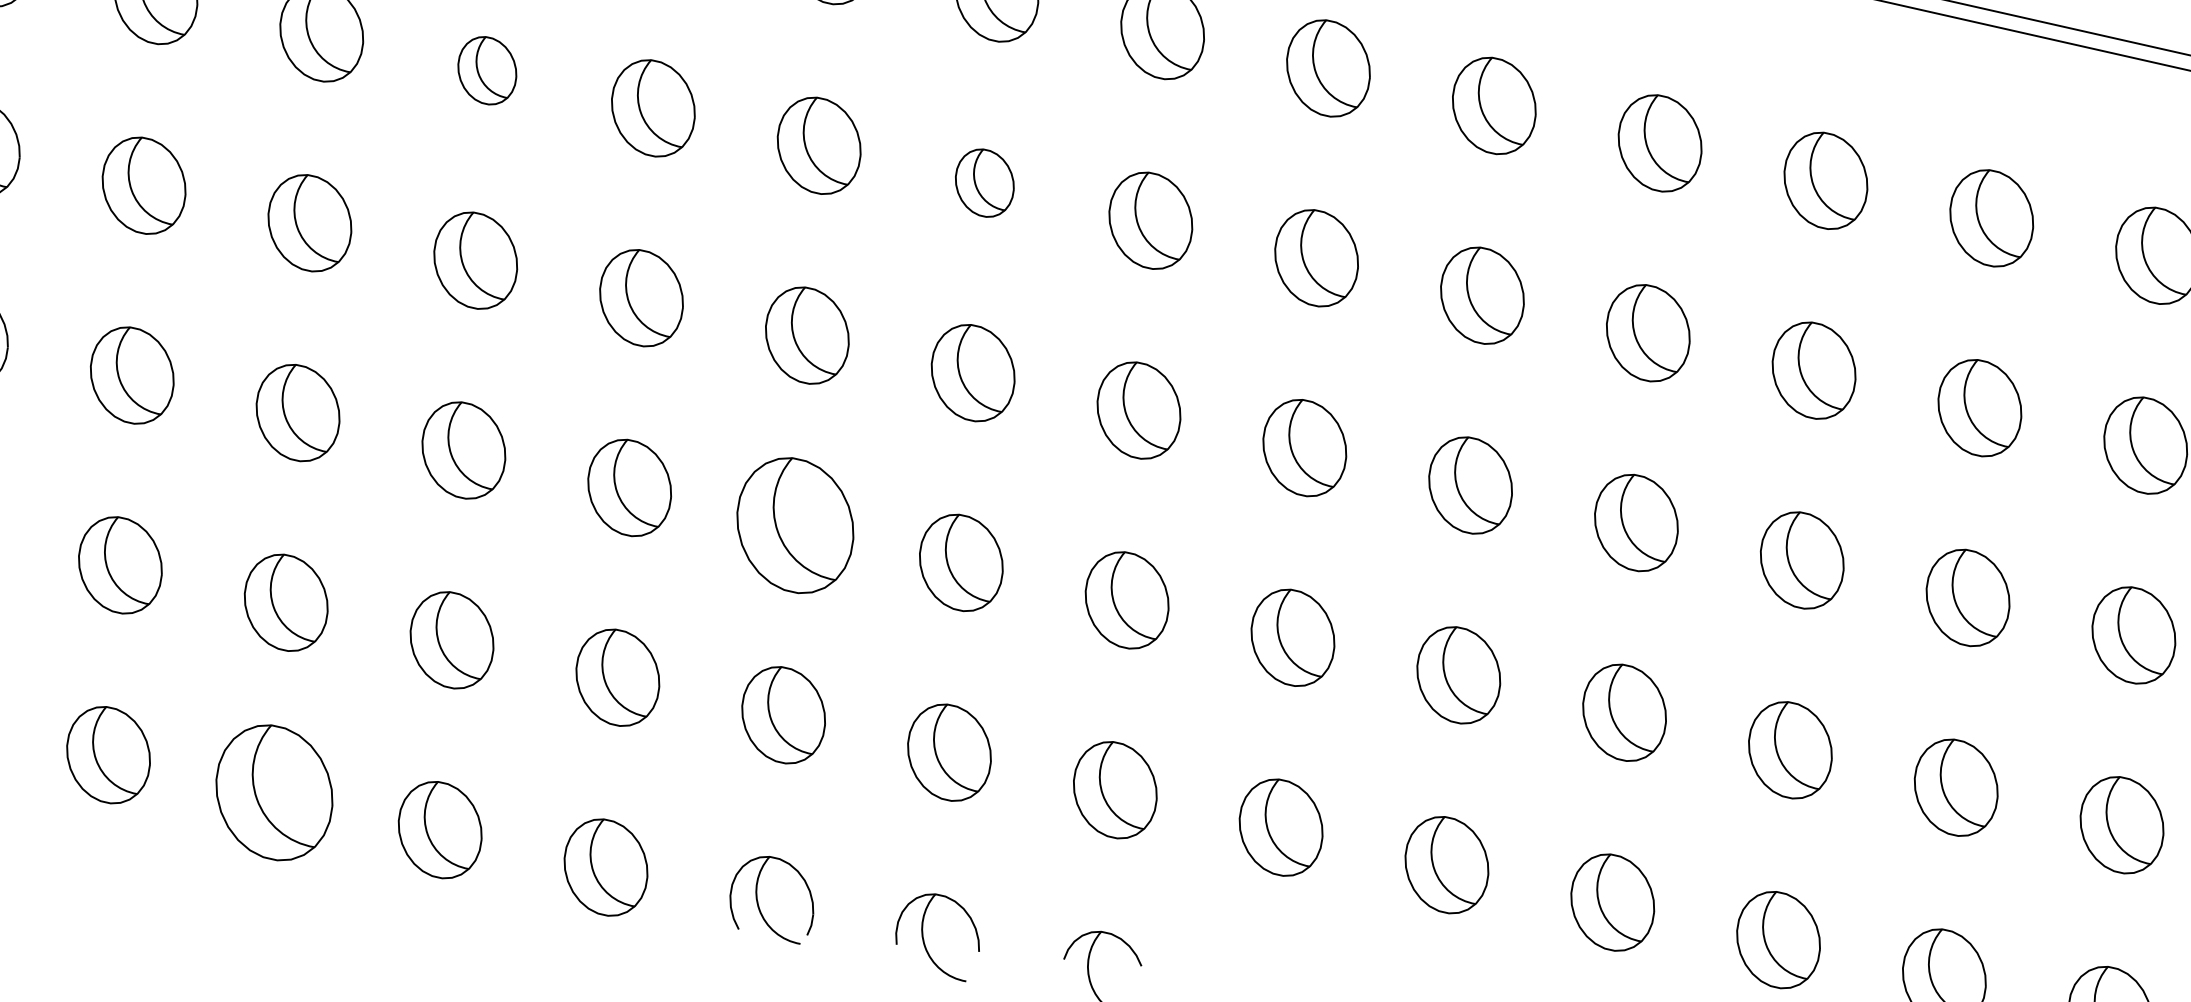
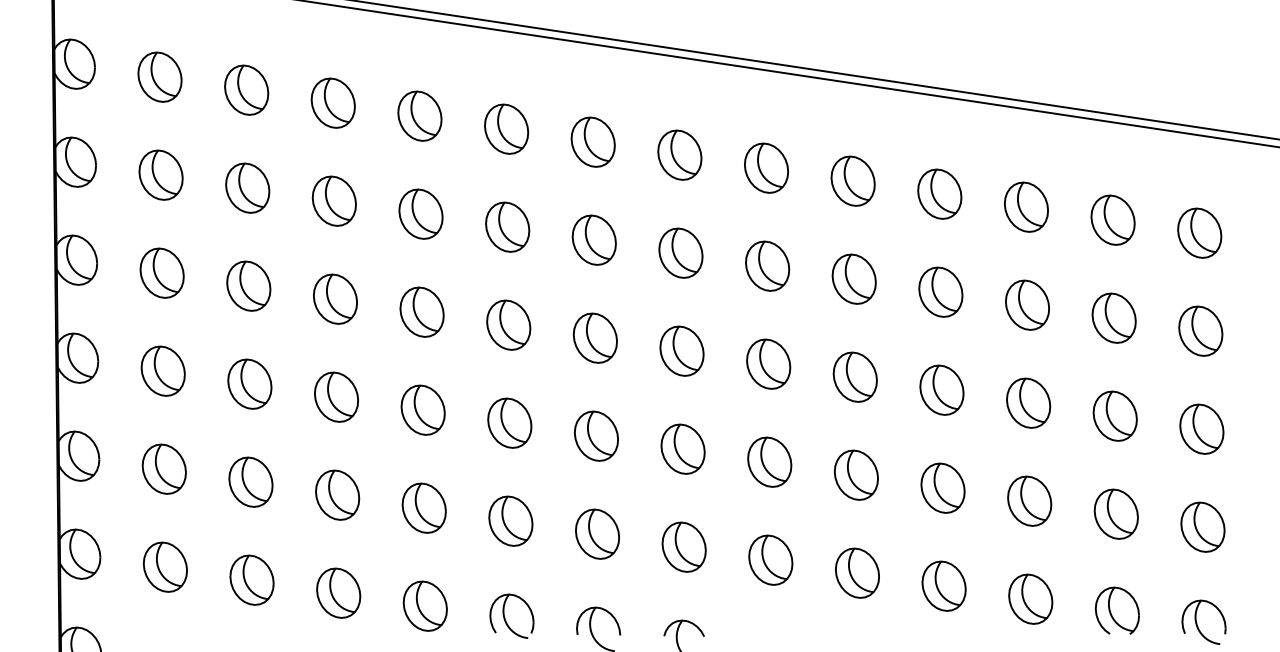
part: (485, 69) -> (333, 200), size x1.43
part: (983, 181) -> (593, 239), size x1.43
part: (794, 523) -> (509, 422), size x0.71
part: (273, 791) -> (251, 579), size x0.71

